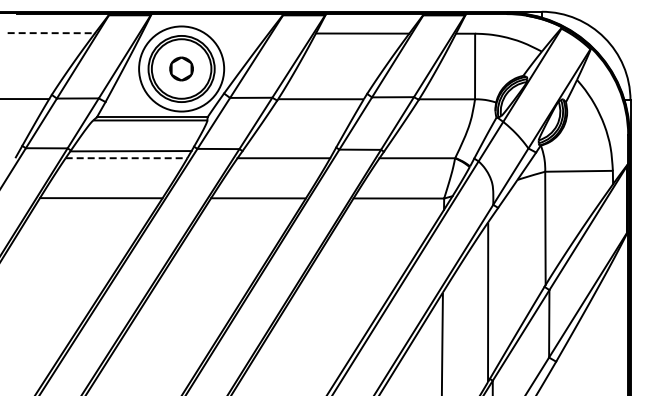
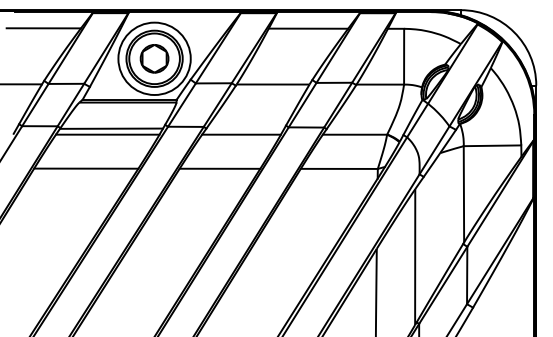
line: (51, 33) -> (43, 28), dashed -> solid
part: (181, 68) -> (154, 58), size x1.43
line: (126, 158) -> (107, 134), dashed -> solid

